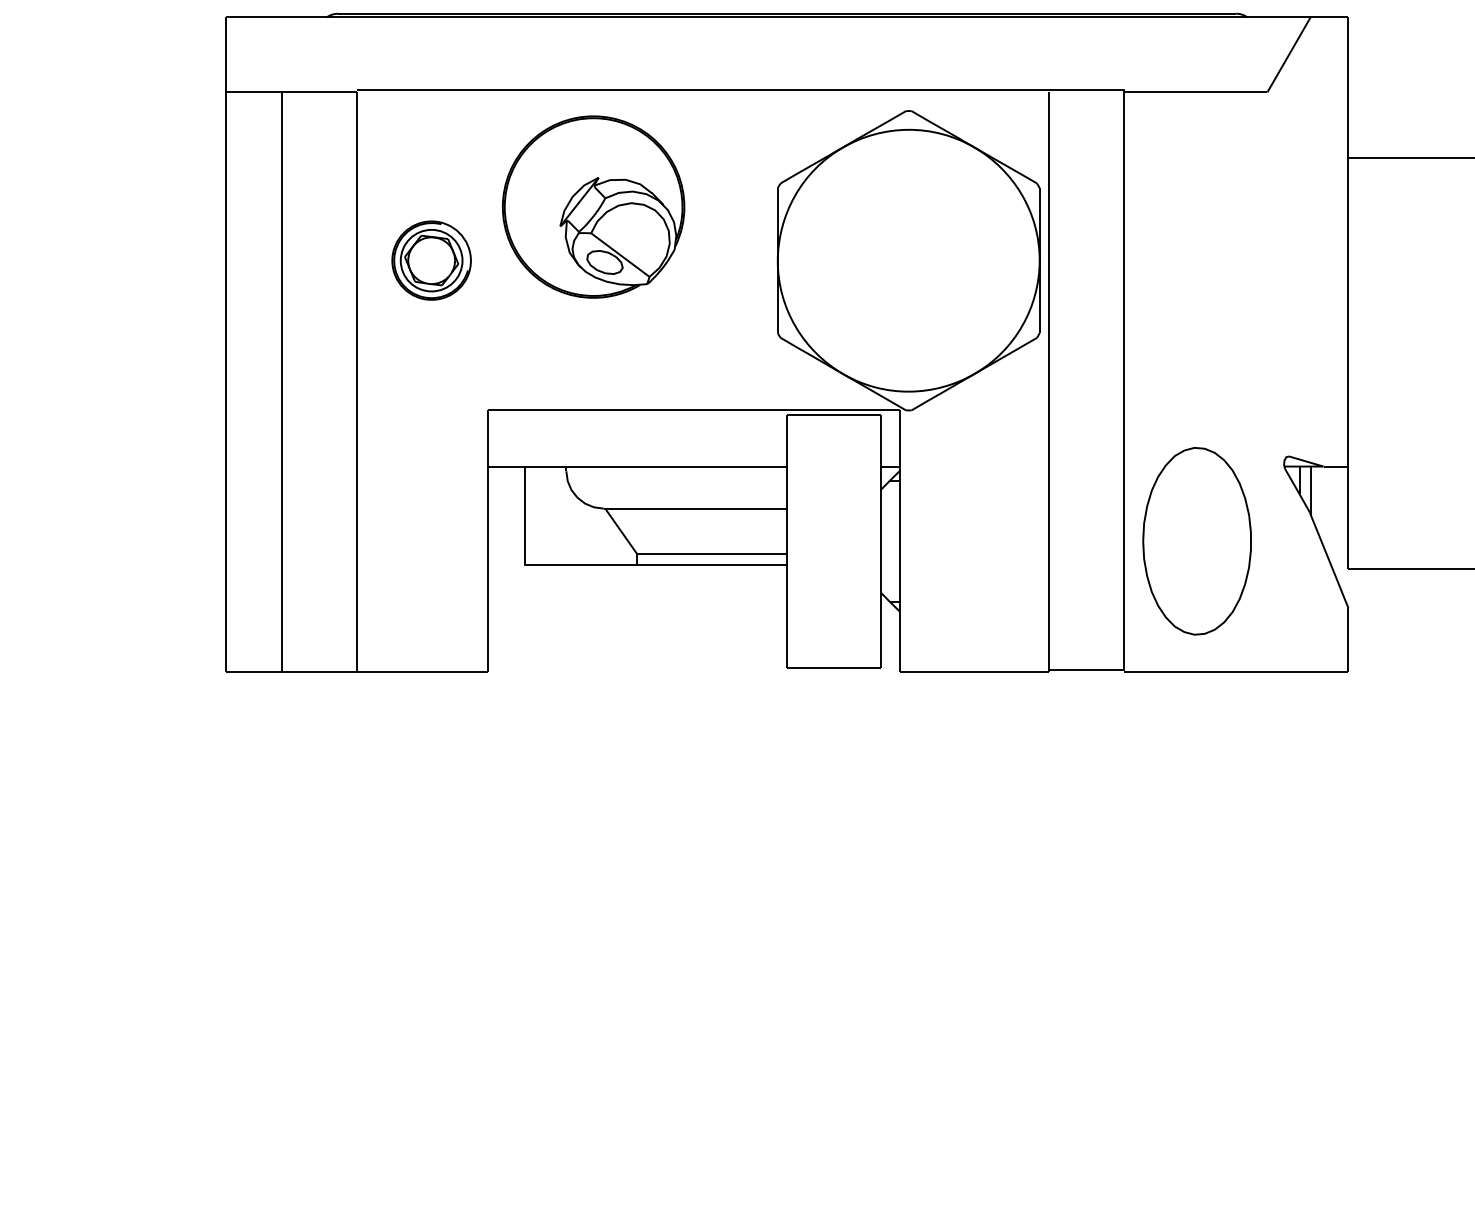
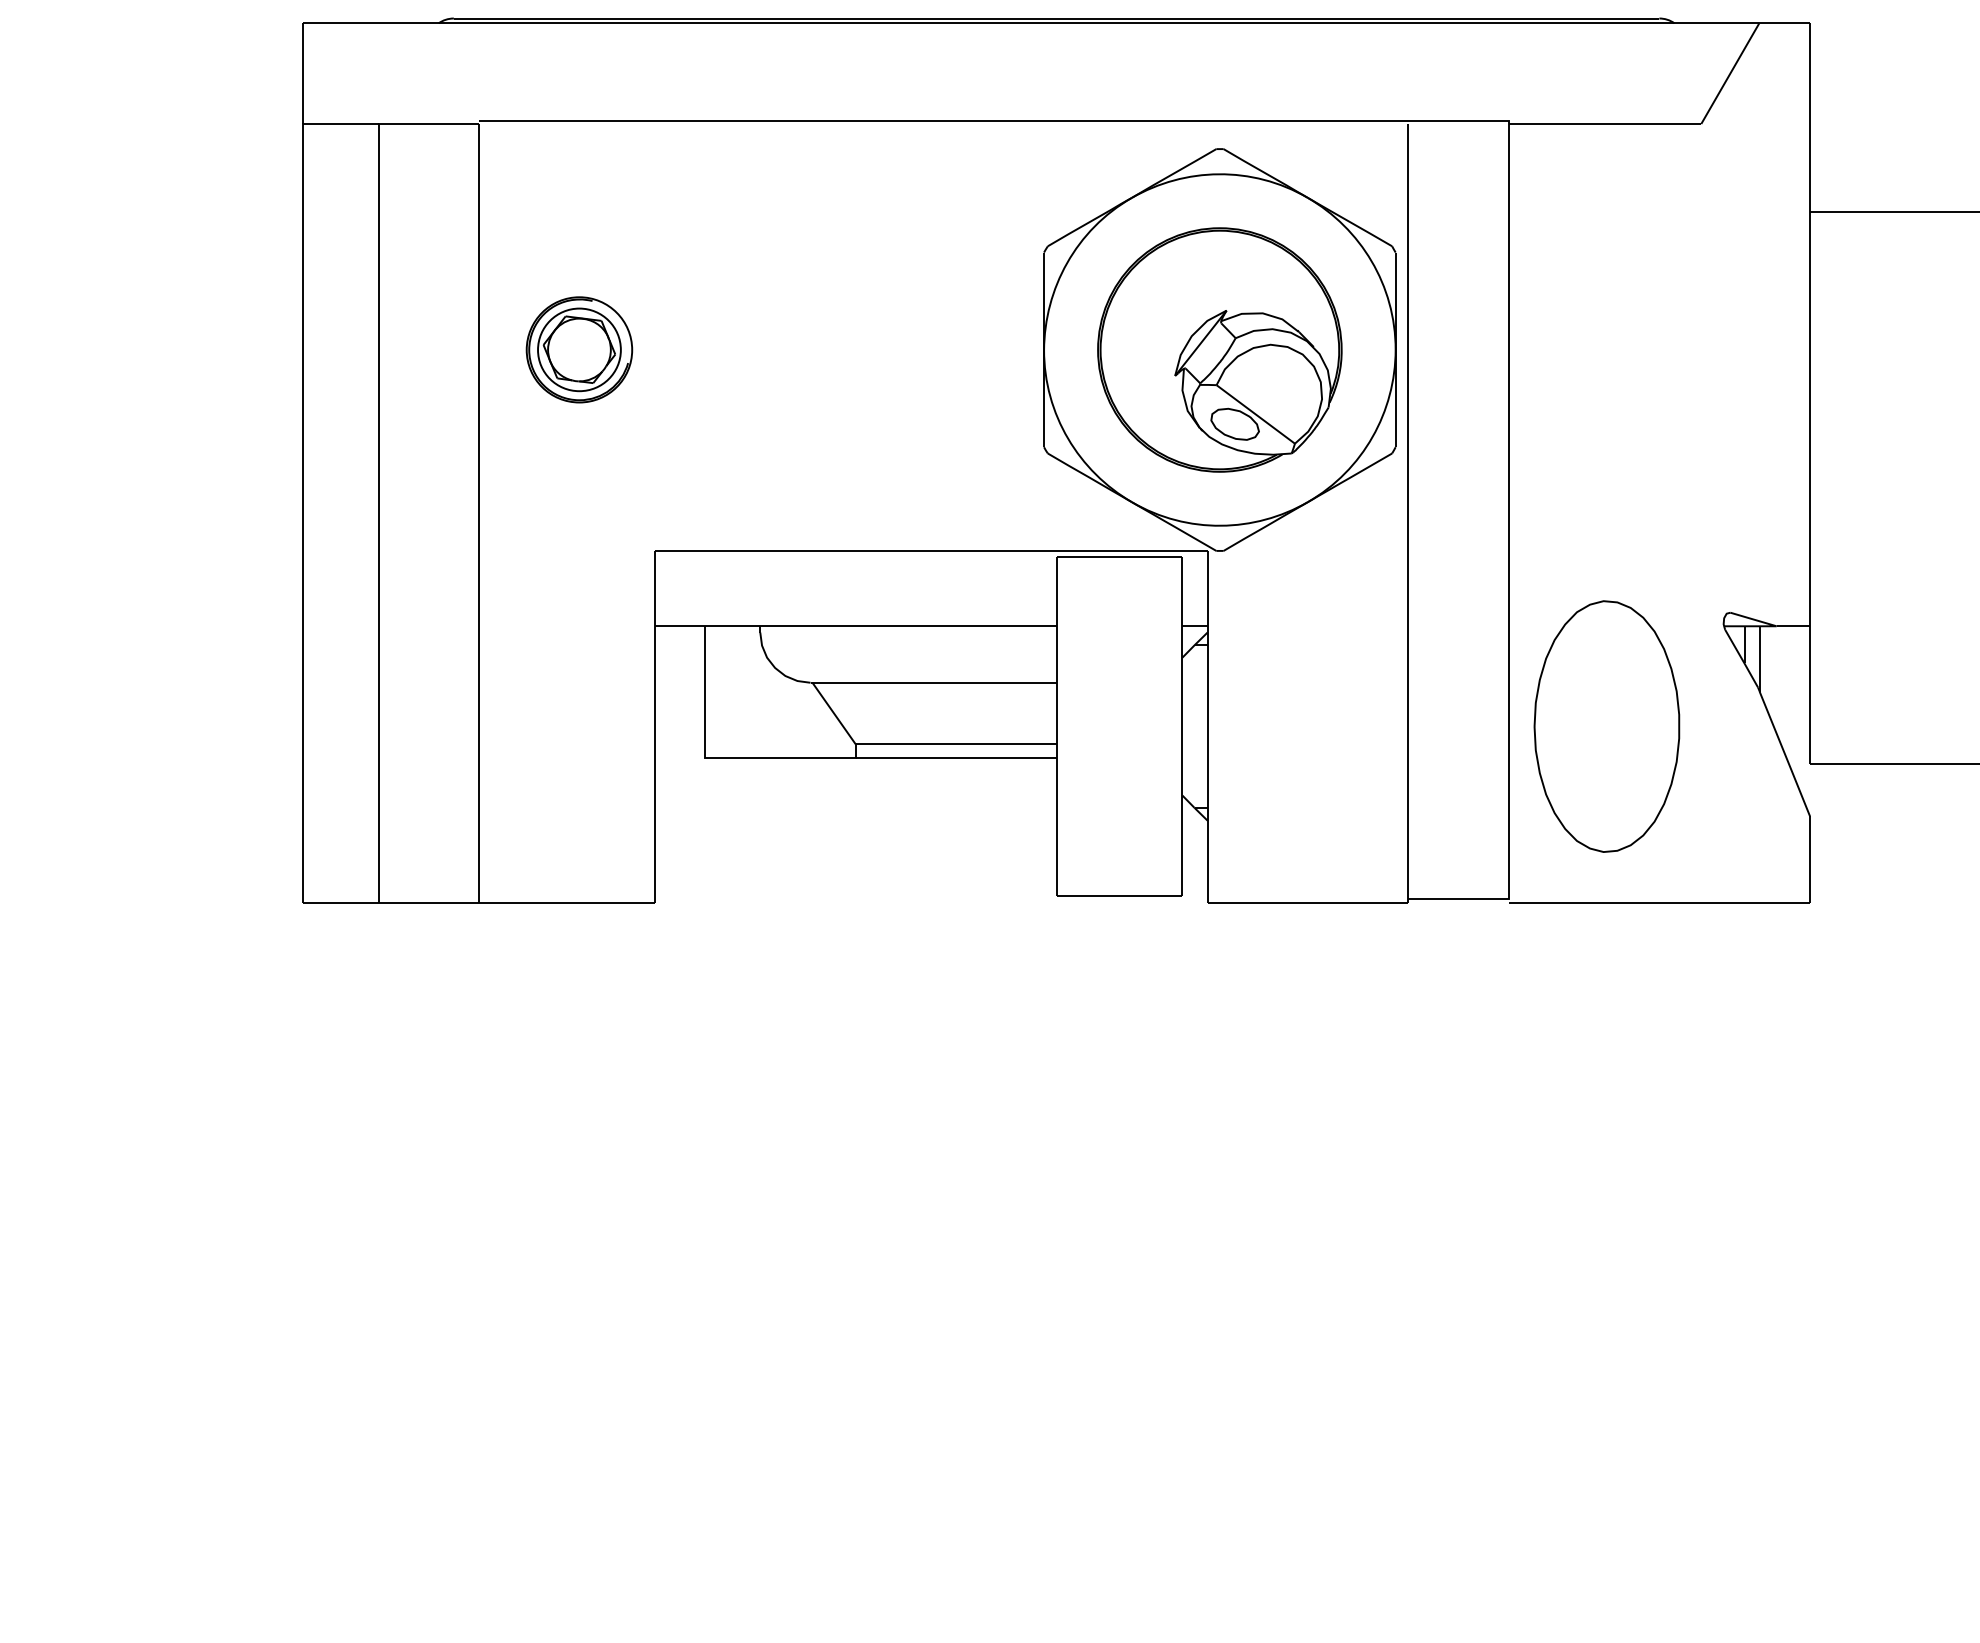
part: (593, 206) -> (1219, 349), moved

